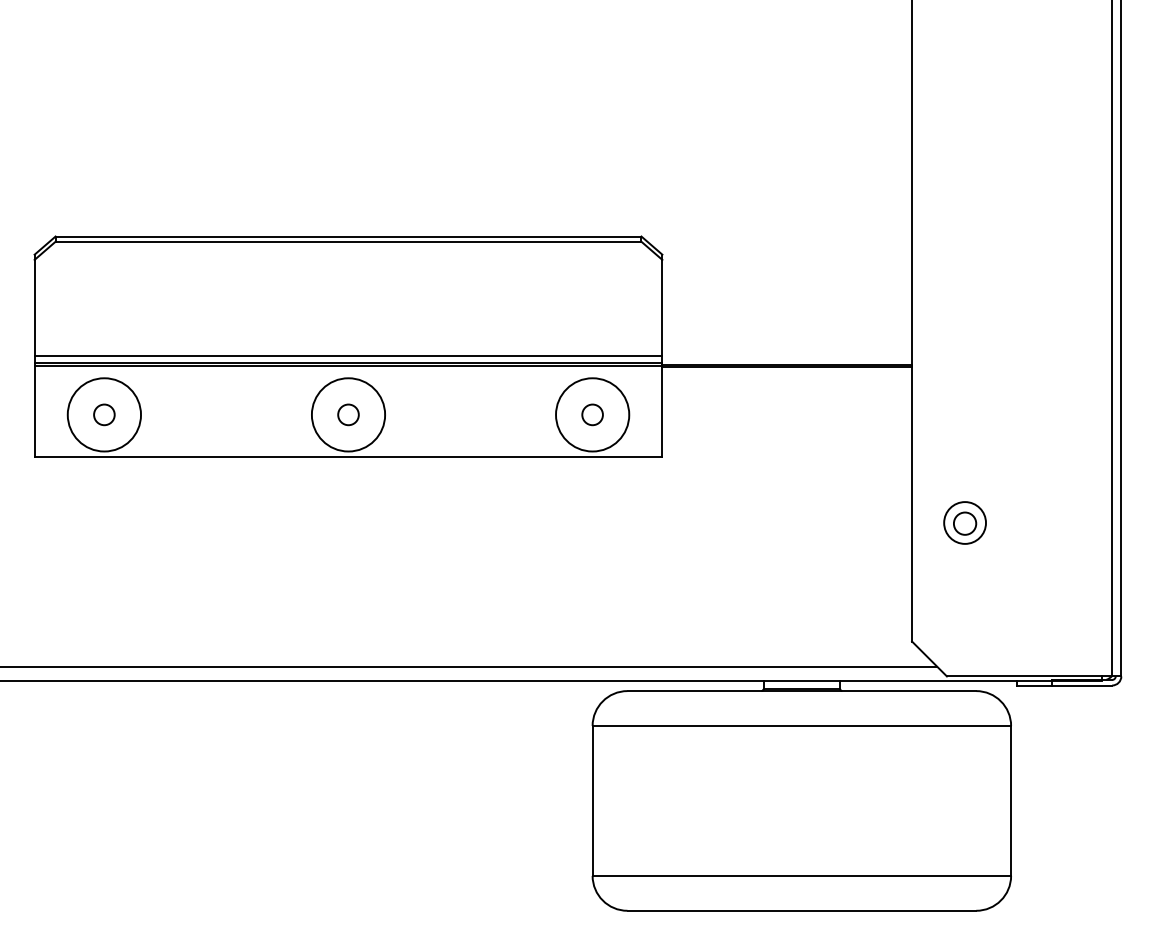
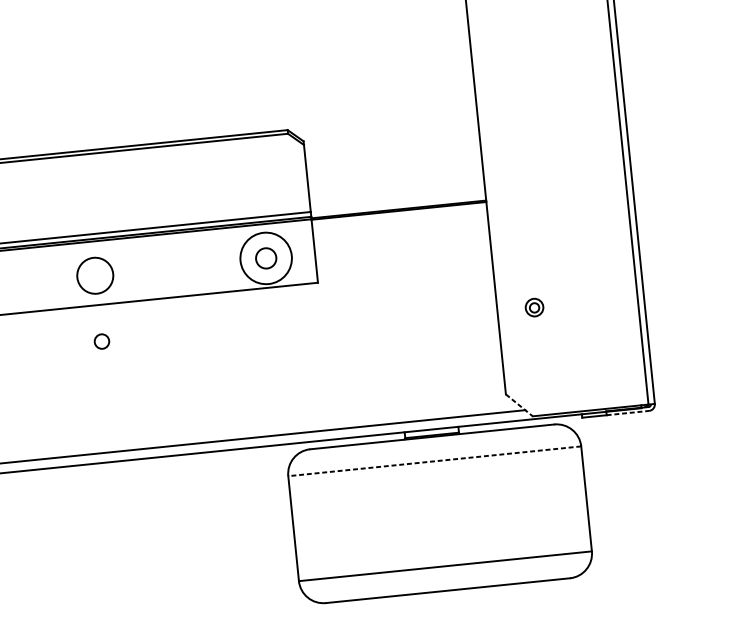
circle: (348, 414) -> (101, 341), moved
circle: (348, 414) -> (95, 275), size x0.7
circle: (592, 414) -> (266, 258), size x1.4
part: (964, 522) -> (534, 307), size x0.6
line: (929, 659) -> (519, 405), solid -> dashed
line: (1082, 685) -> (628, 413), solid -> dashed
line: (801, 725) -> (434, 461), solid -> dashed

